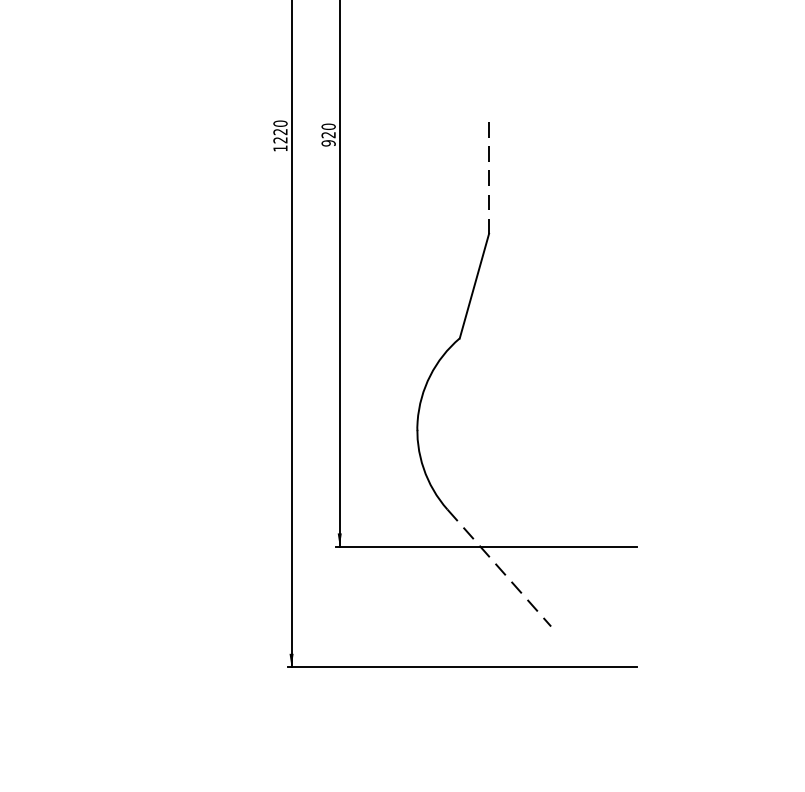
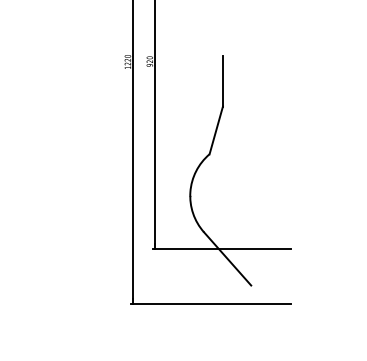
line: (488, 178) -> (222, 81), dashed -> solid
line: (499, 567) -> (227, 258), dashed -> solid

